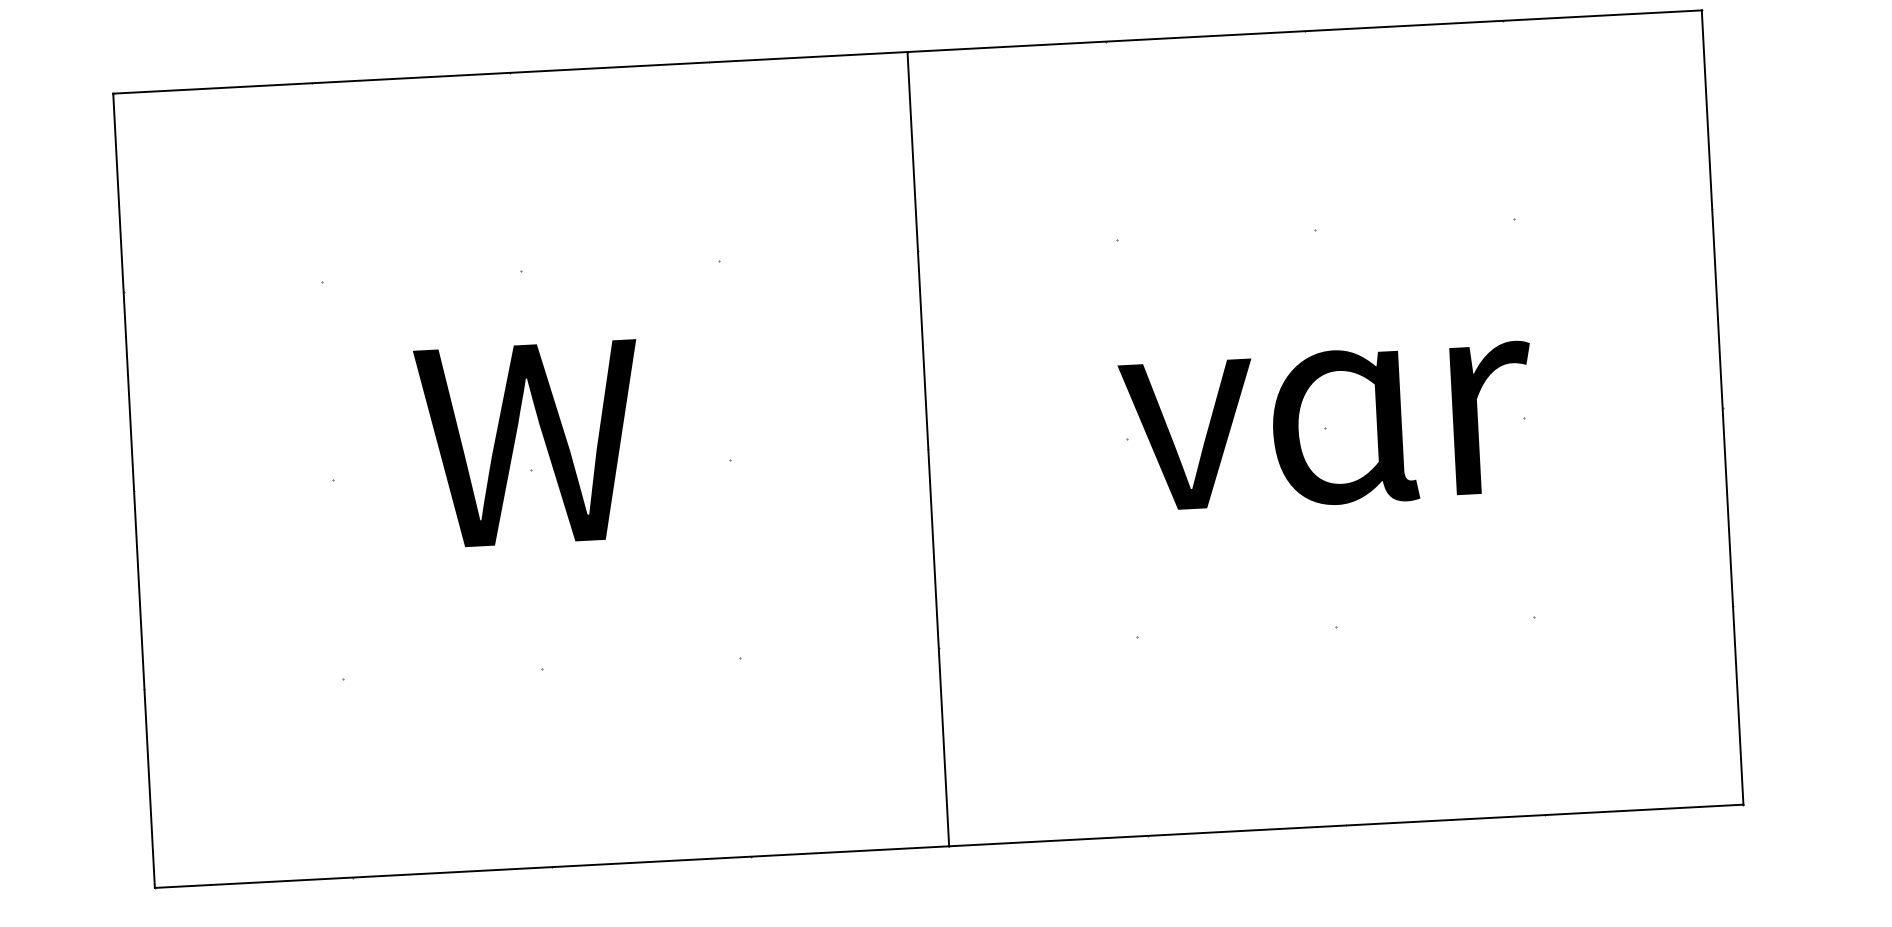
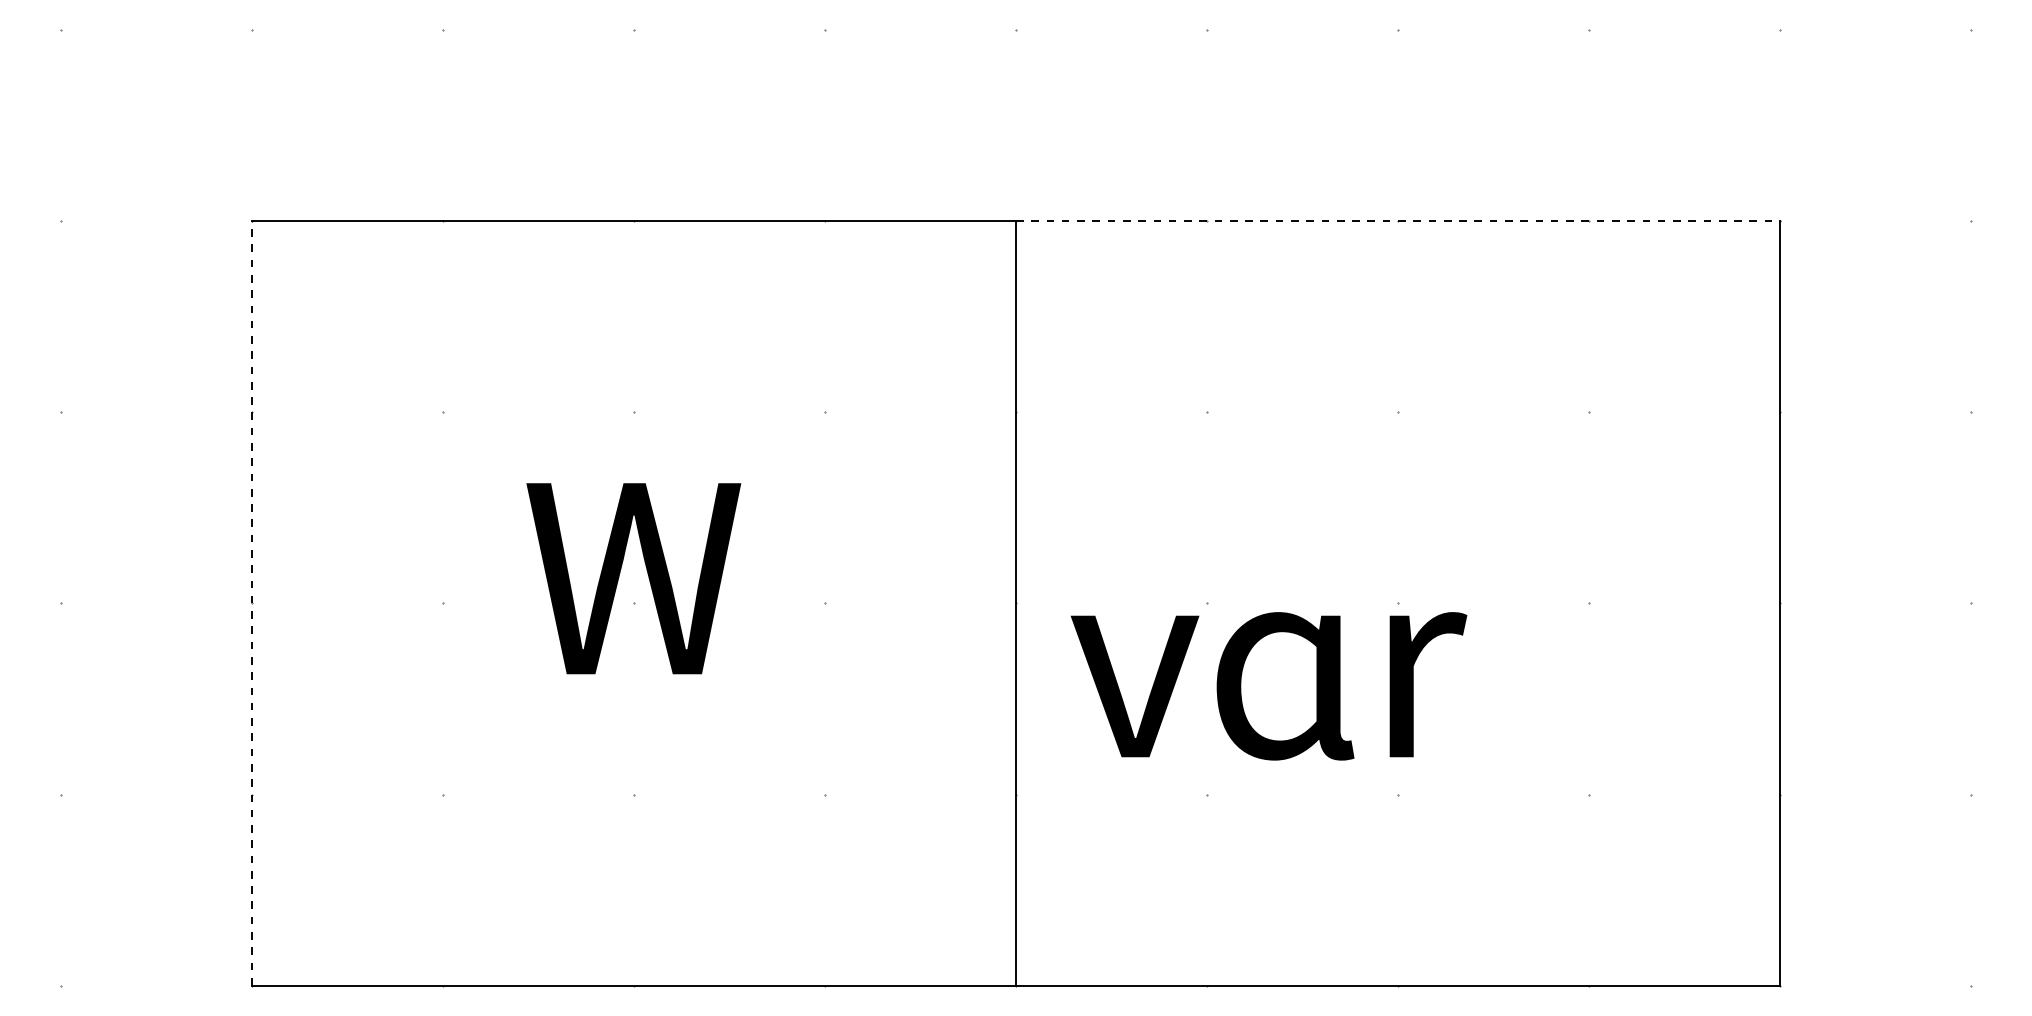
line: (1305, 31) -> (1398, 221), solid -> dashed
text: (1327, 428) -> (1268, 686), moved
line: (133, 490) -> (251, 603), solid -> dashed

